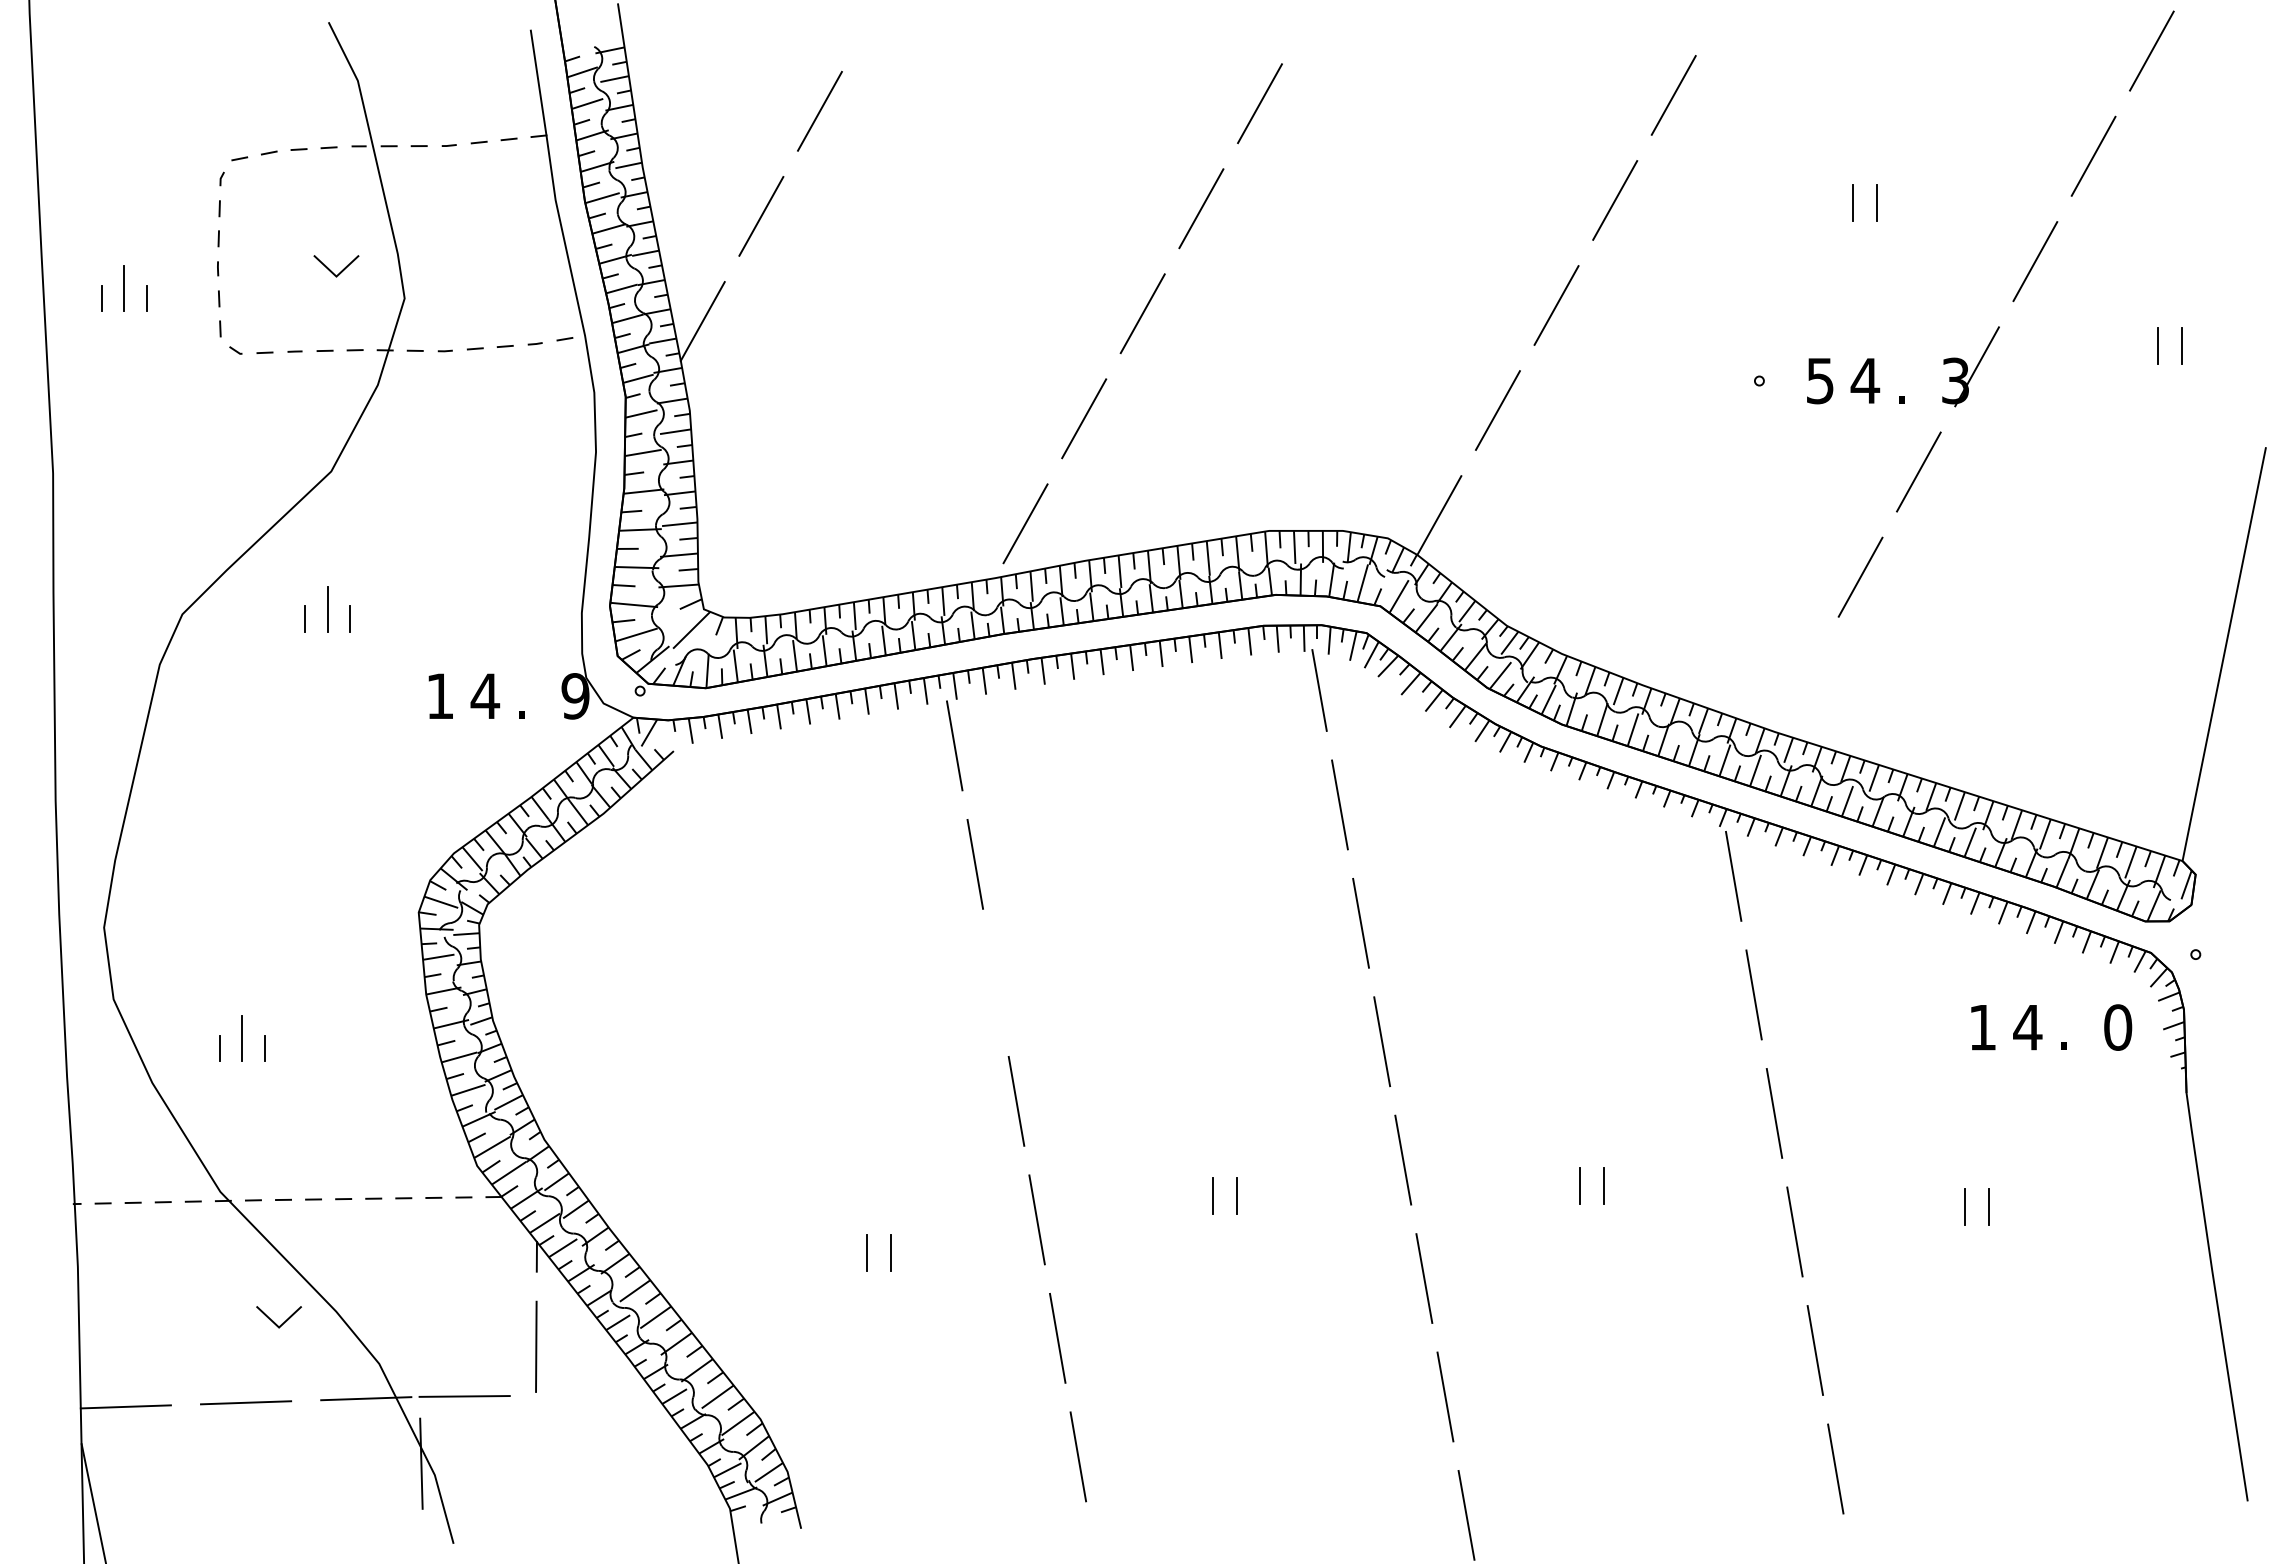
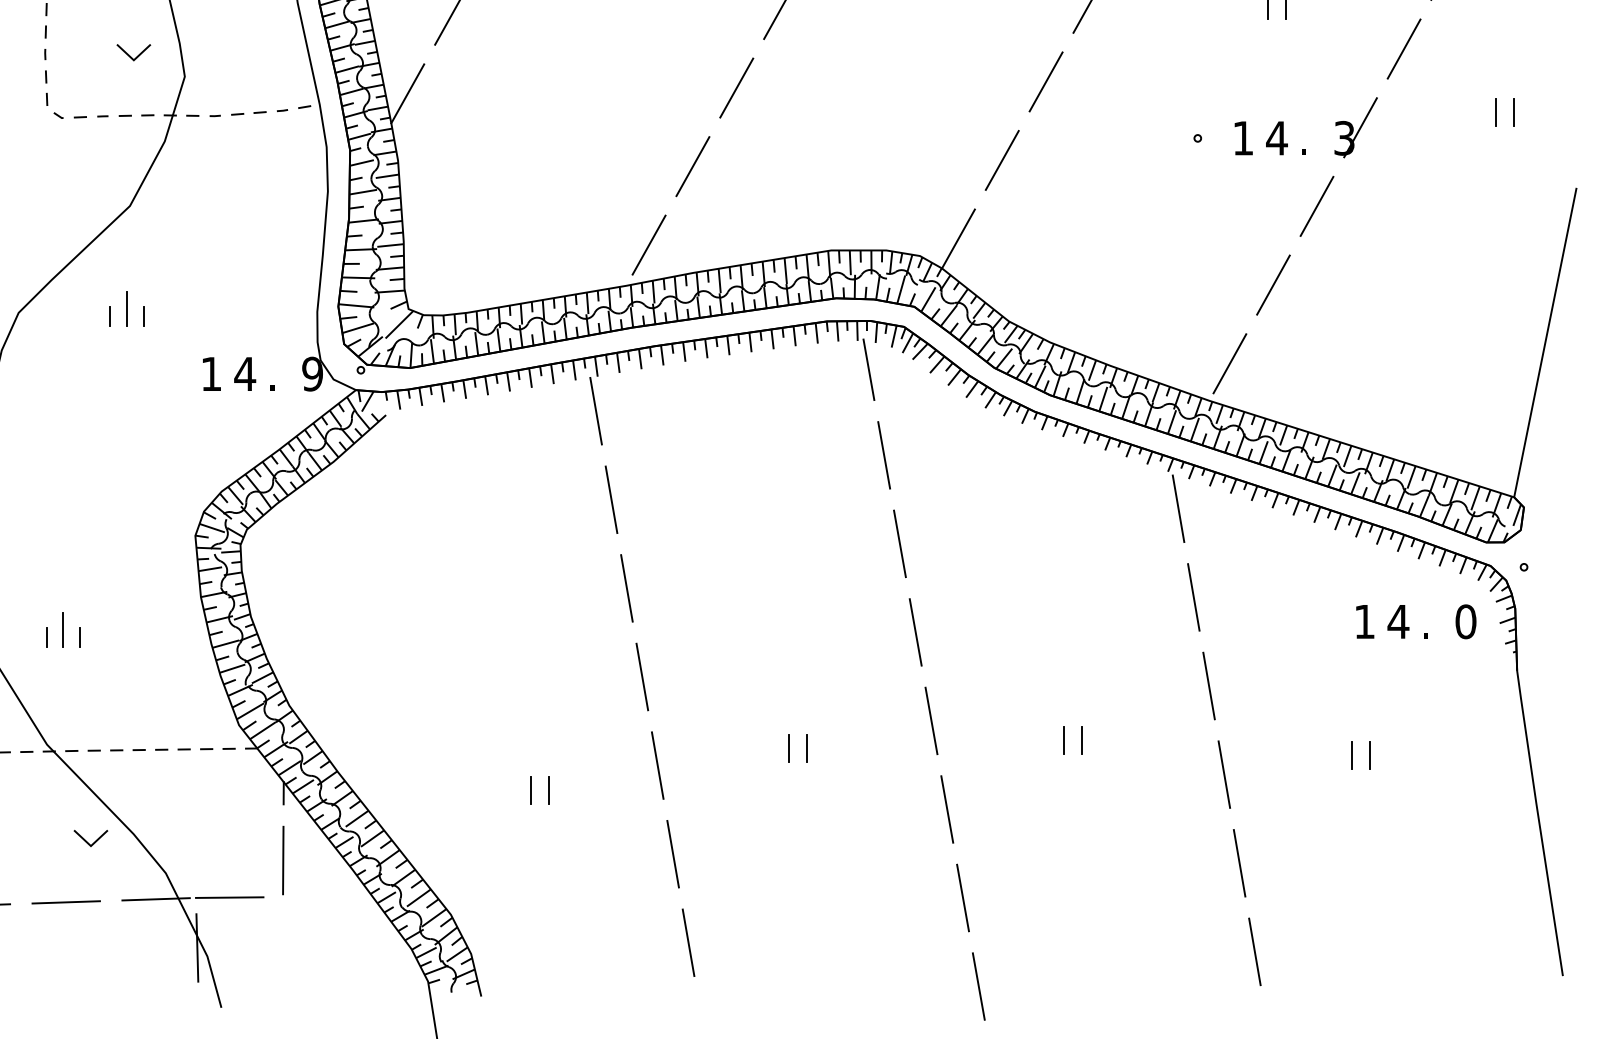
text: (1820, 381) -> (1243, 138), 5 -> 1
line: (1802, 682) -> (1230, 363), added
line: (995, 982) -> (626, 588), added

